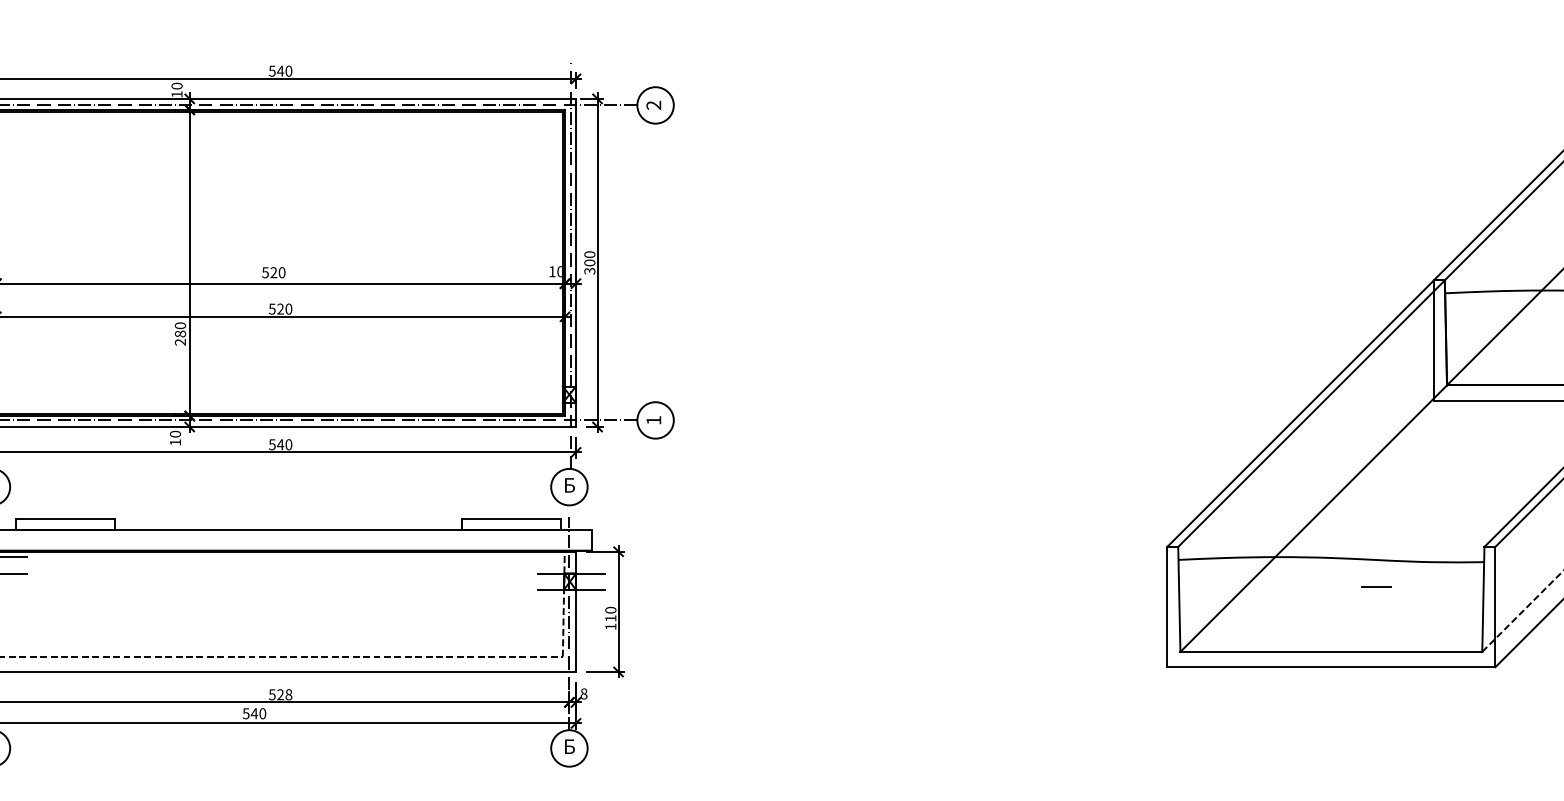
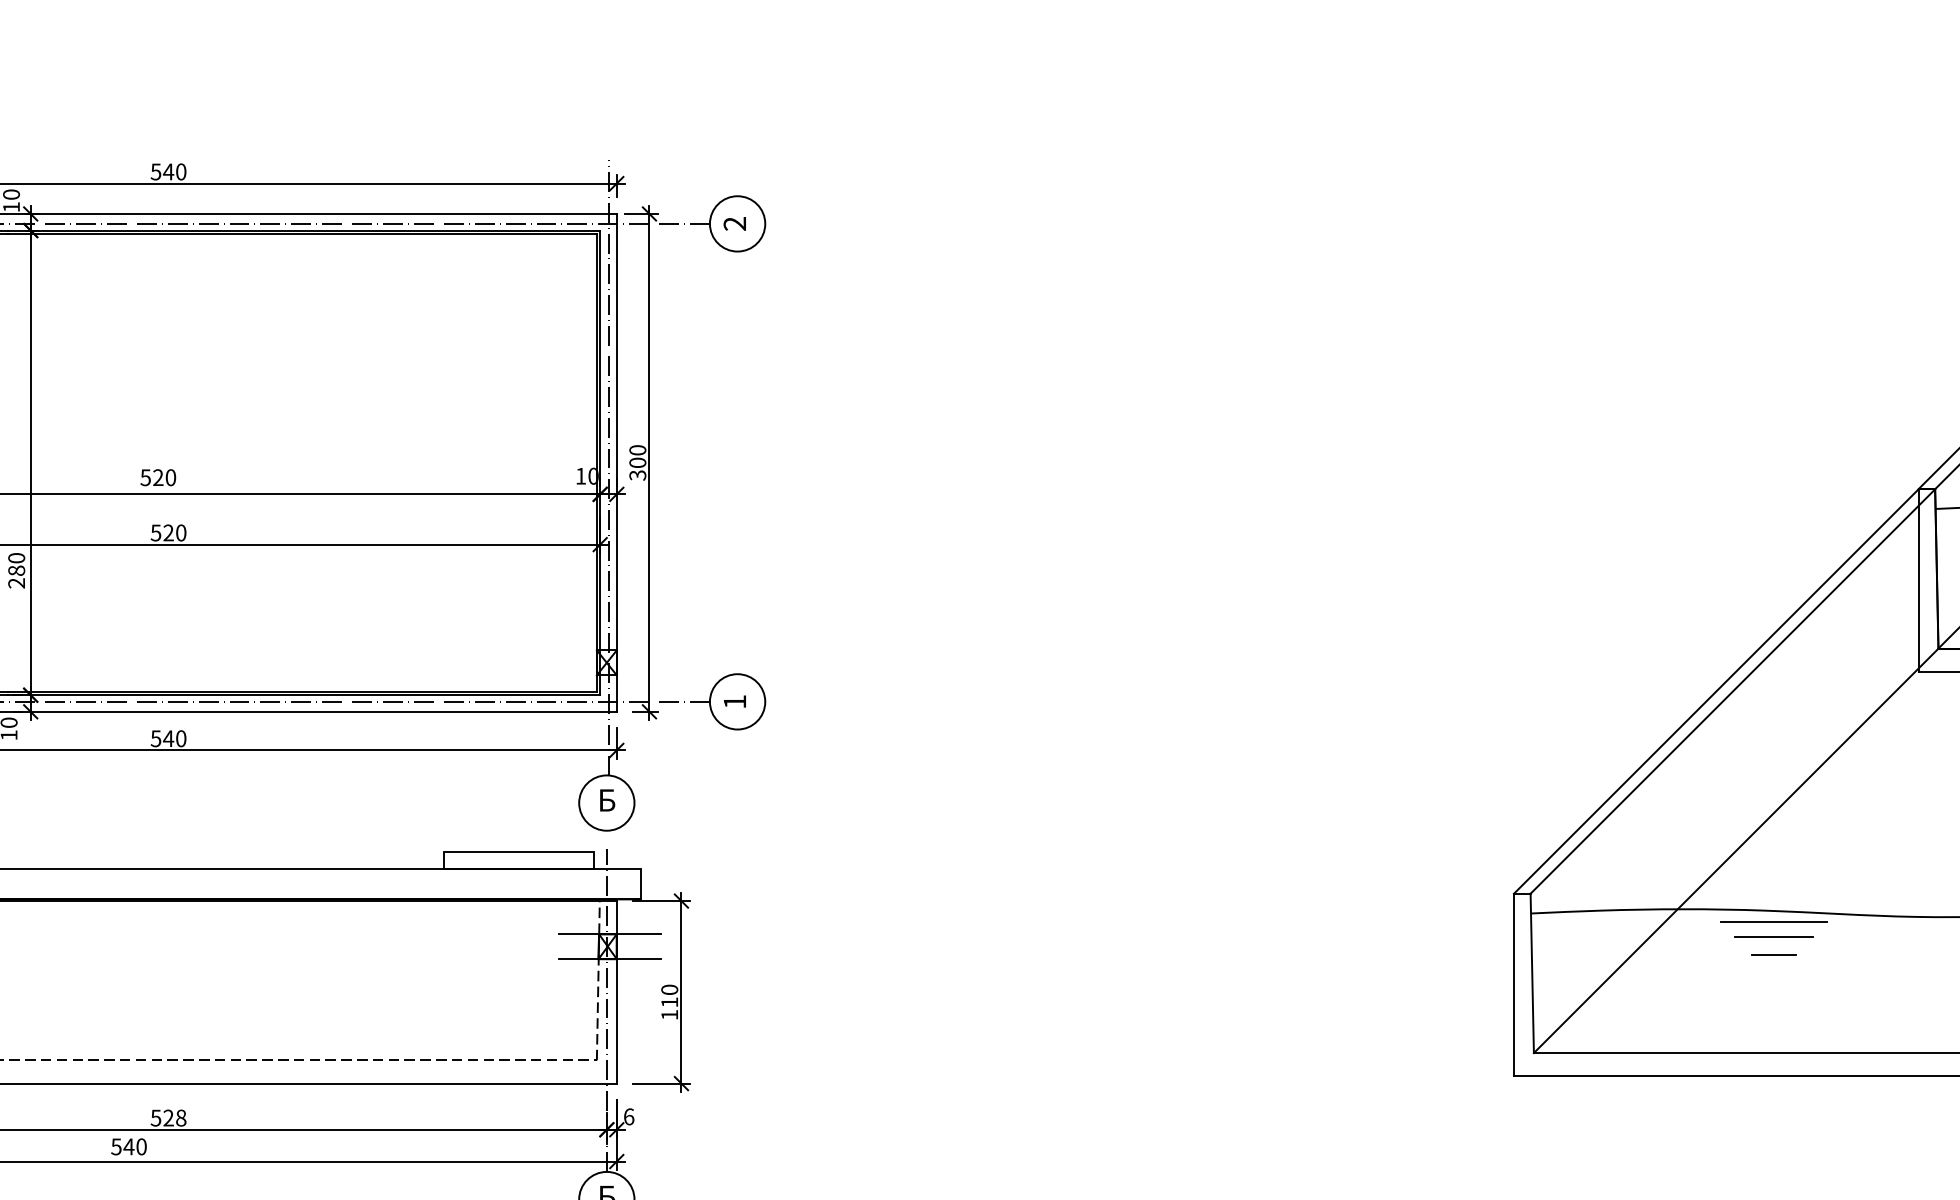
line: (1338, 565) -> (1773, 921), added
line: (1338, 575) -> (1773, 937), added
line: (1376, 586) -> (1773, 953), moved
text: (583, 693) -> (628, 1116), 8 -> 6

